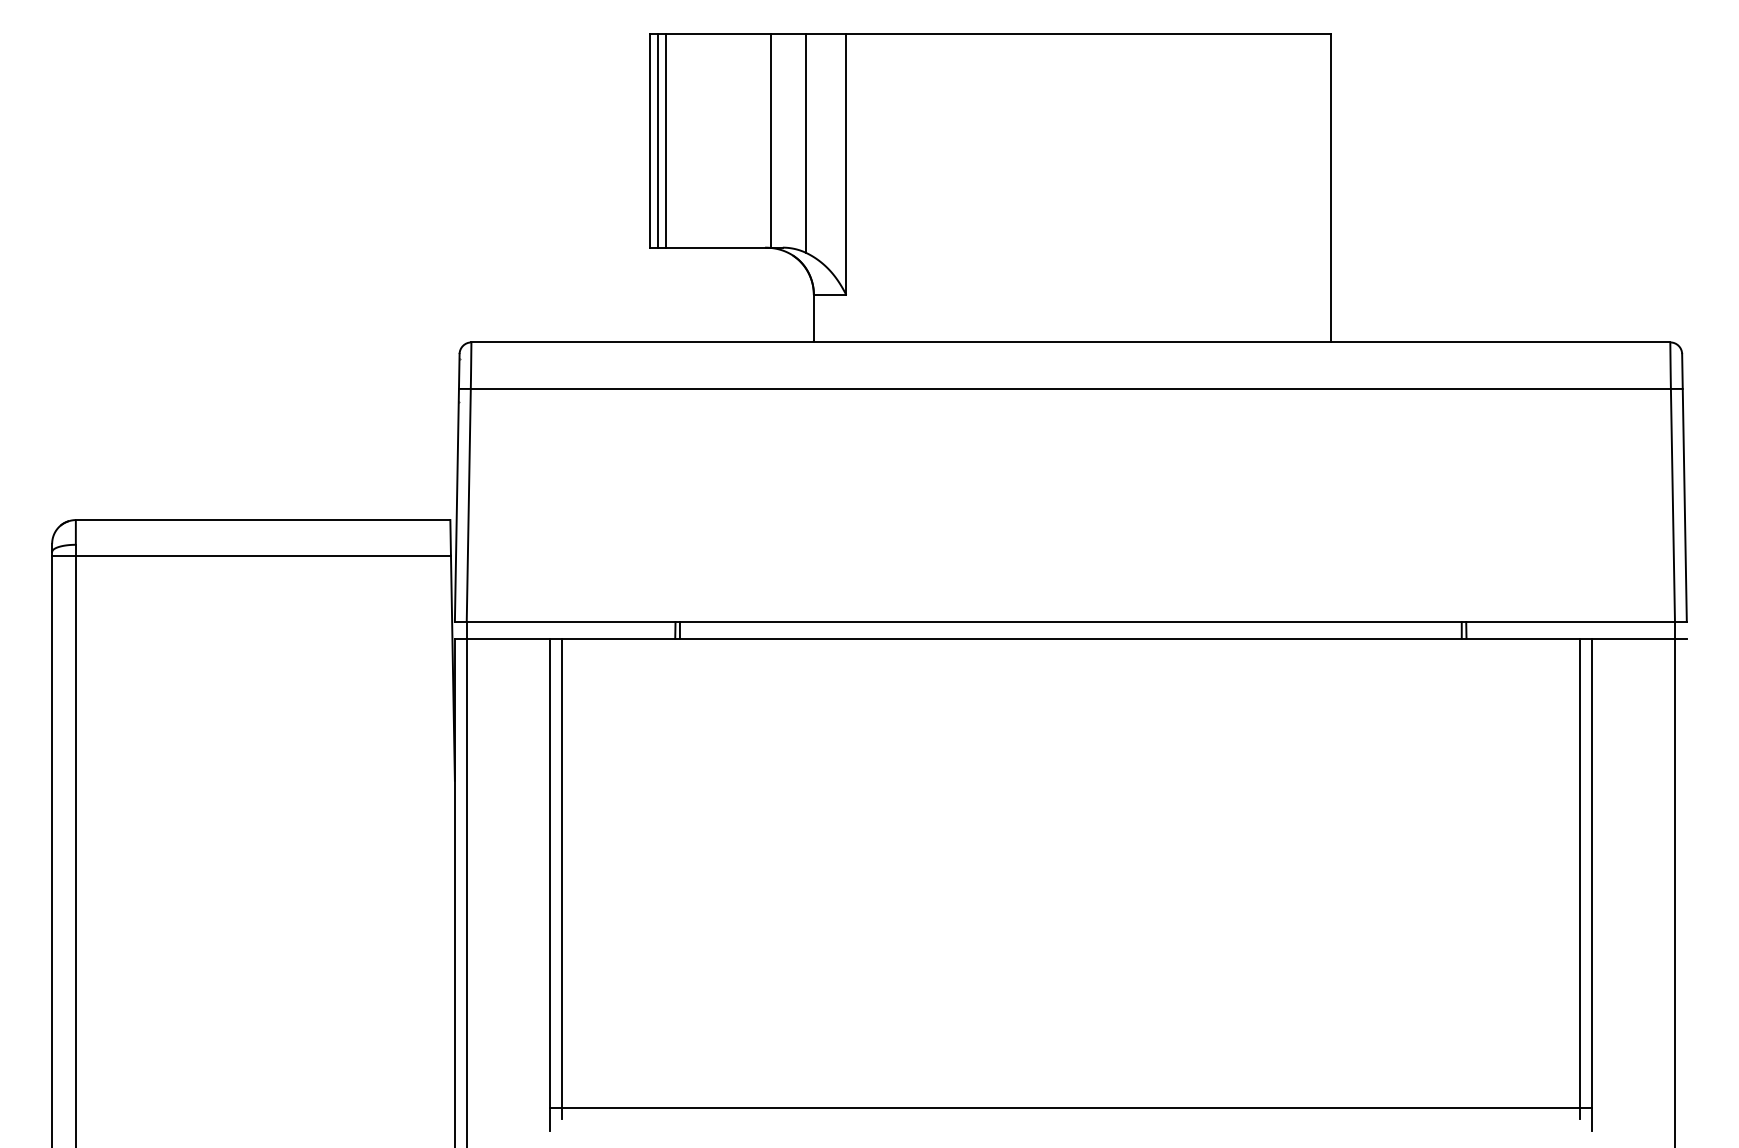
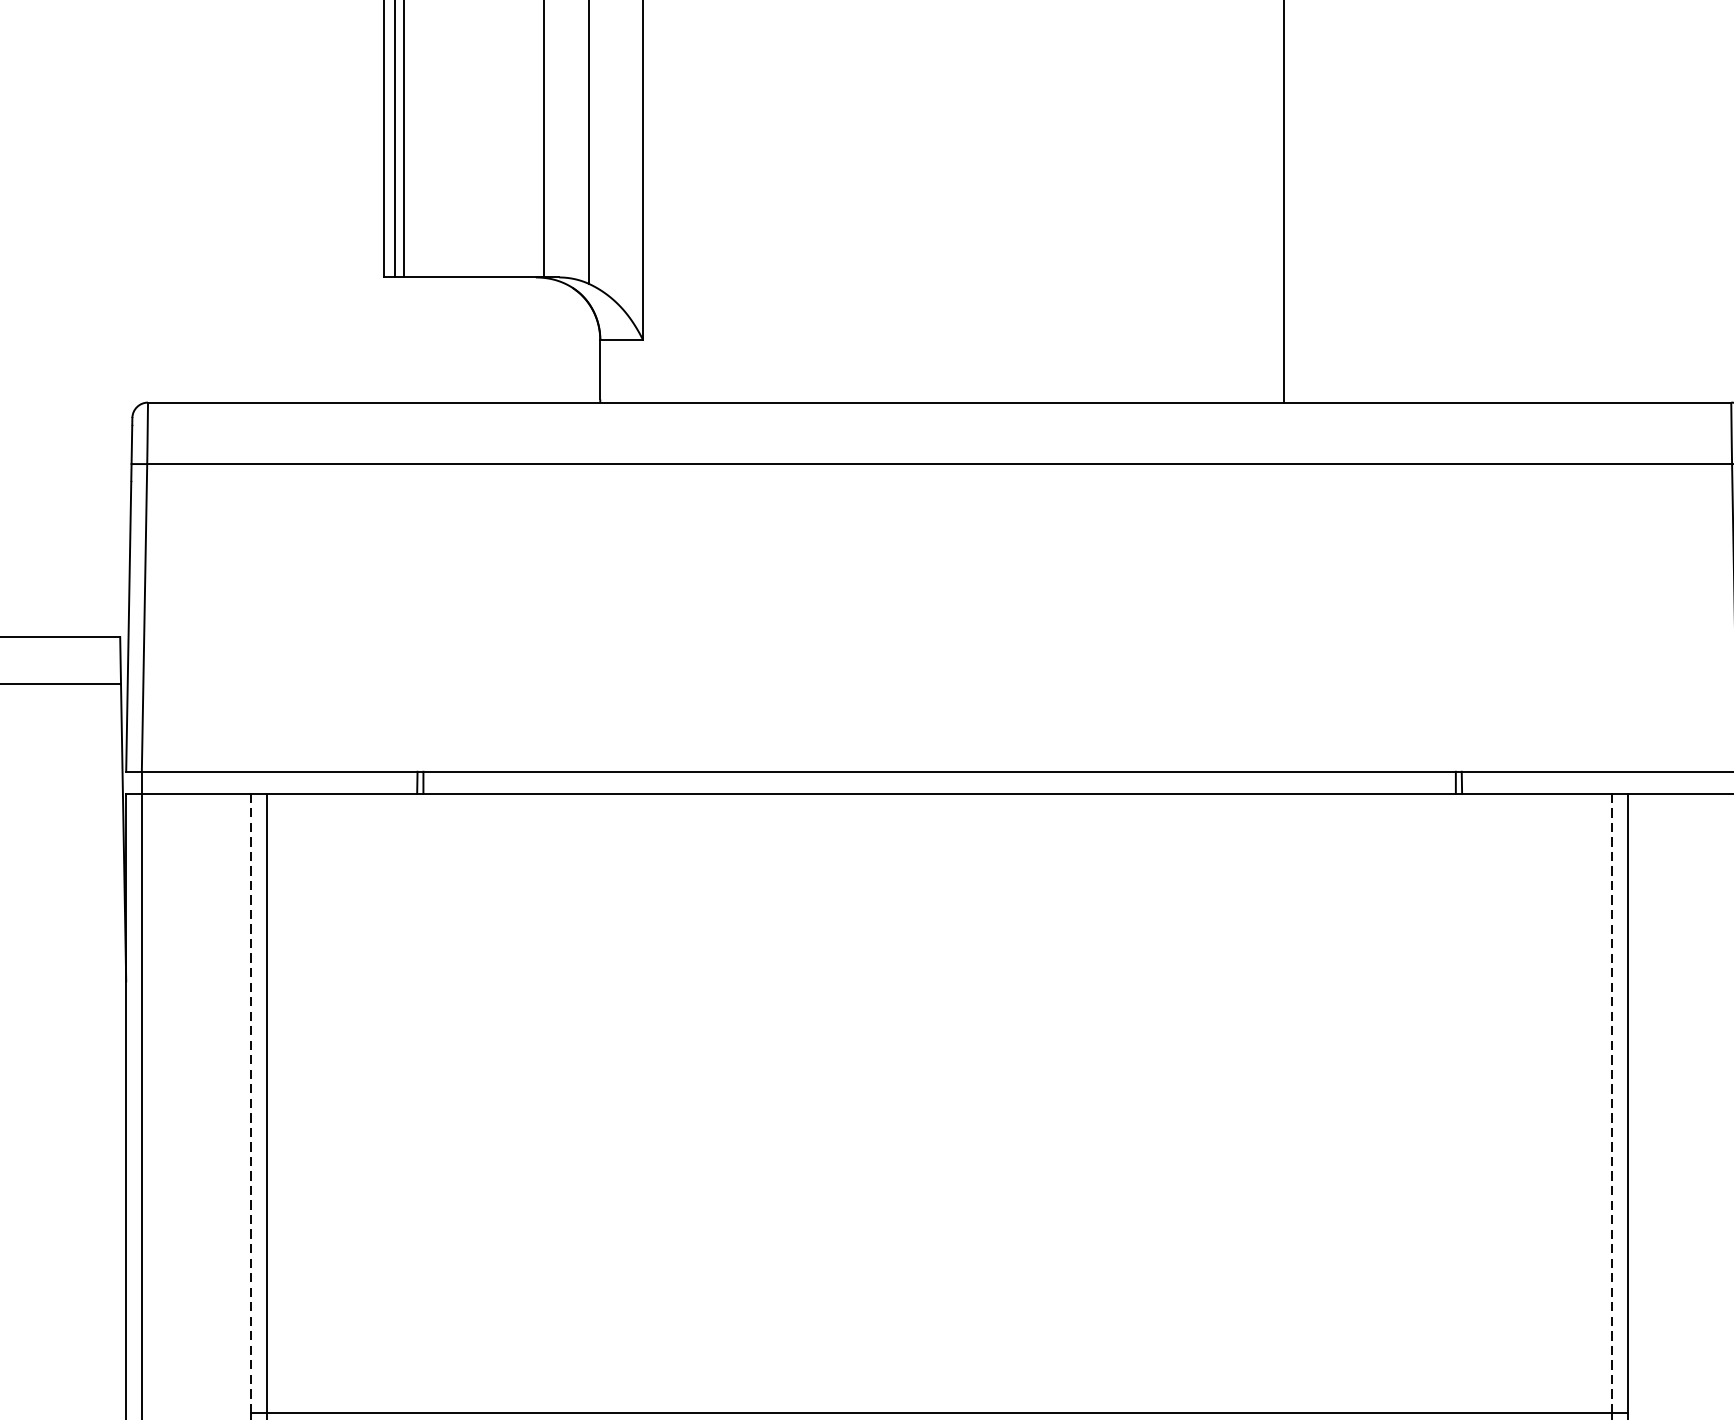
line: (549, 873) -> (251, 1103), solid -> dashed
line: (1580, 873) -> (1612, 1103), solid -> dashed

